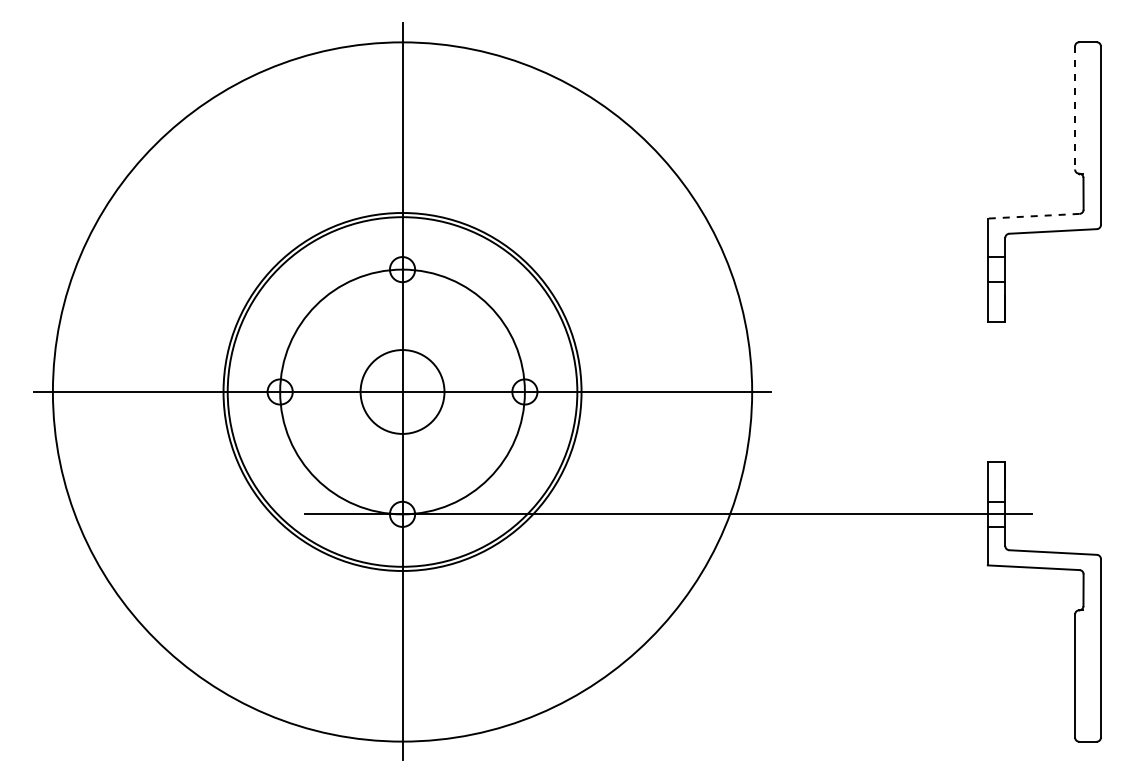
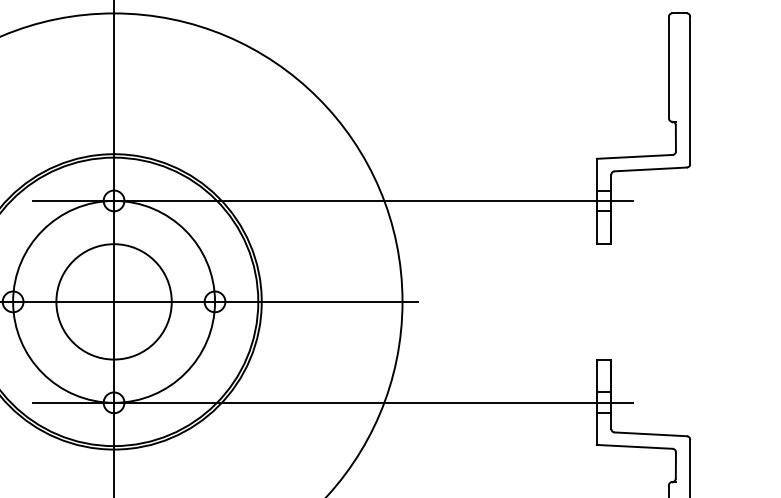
line: (1075, 107) -> (669, 67), dashed -> solid
line: (1033, 216) -> (634, 157), dashed -> solid
line: (667, 269) -> (332, 200), added
circle: (402, 391) -> (114, 301), size x1.67

